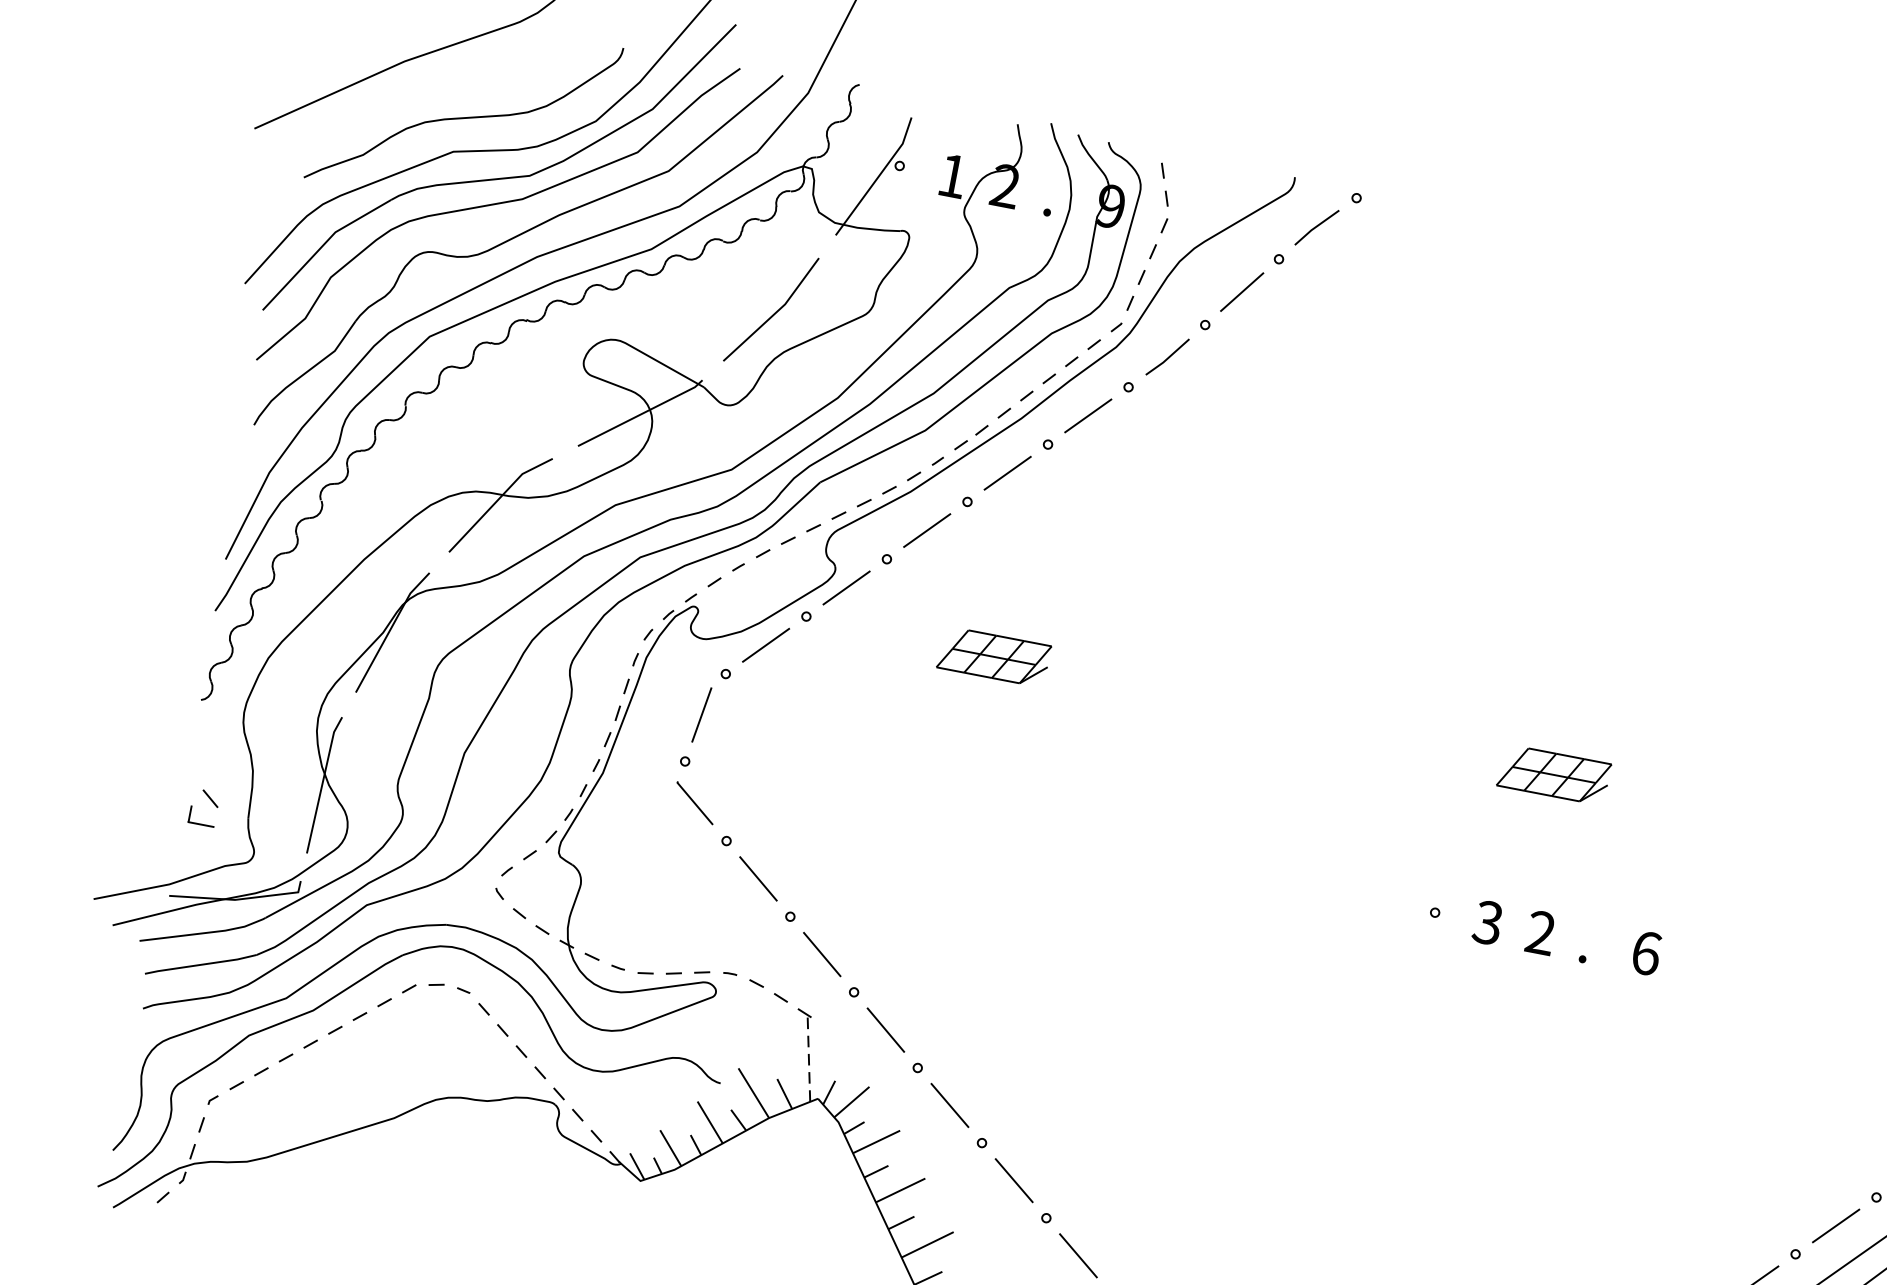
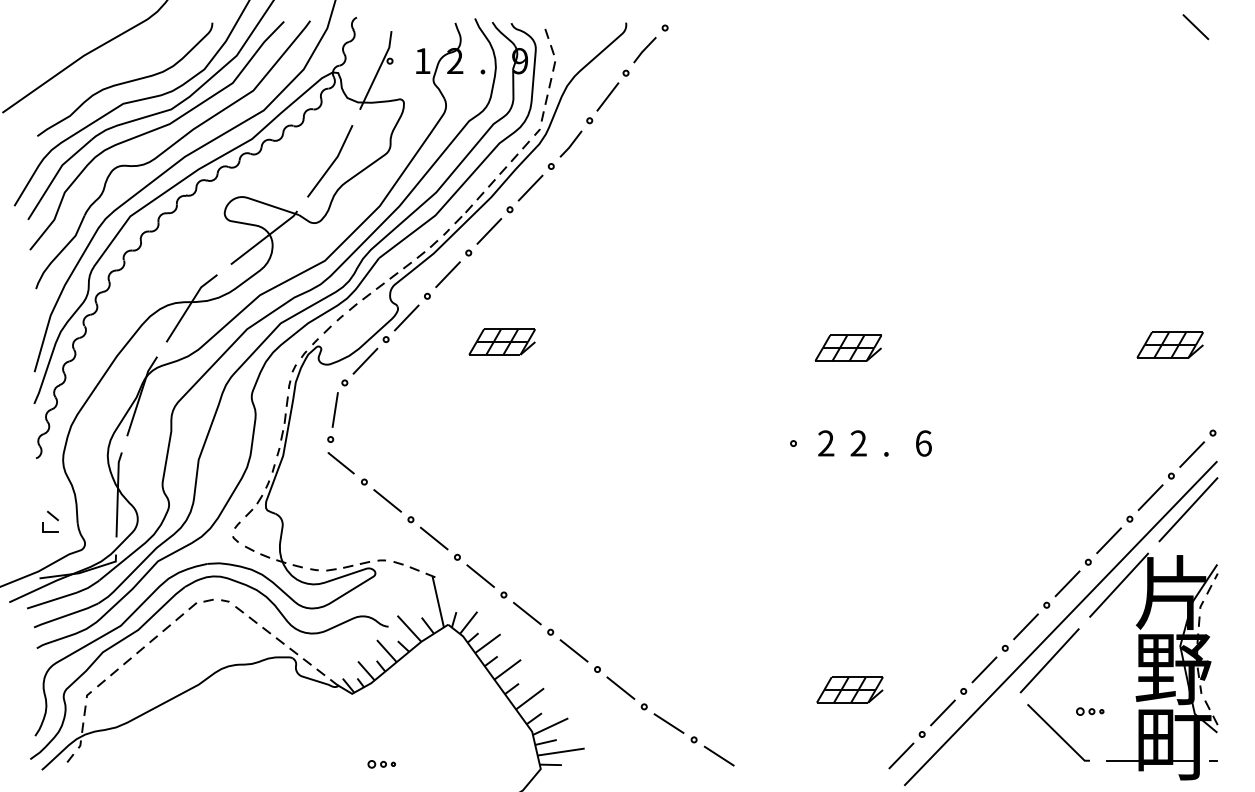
text: (1487, 922) -> (825, 443), 3 -> 2
line: (809, 1059) -> (438, 602), dashed -> solid

